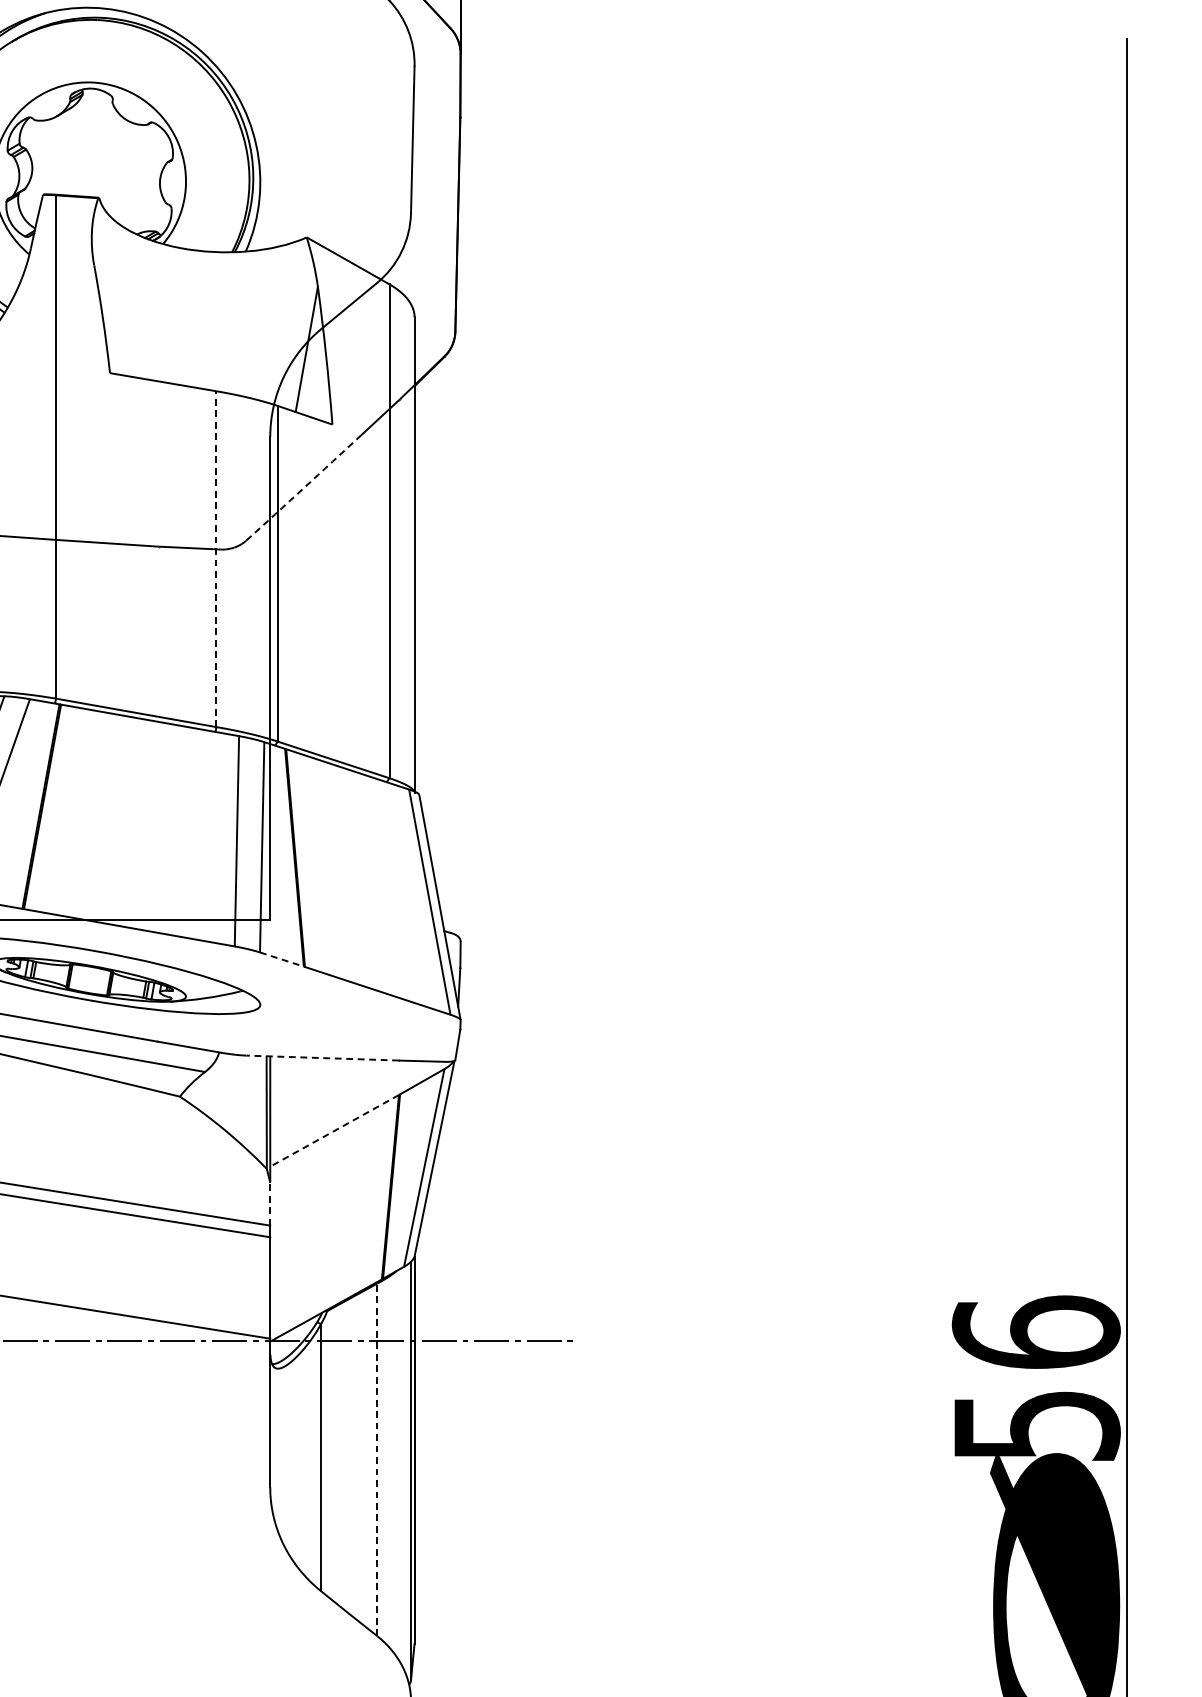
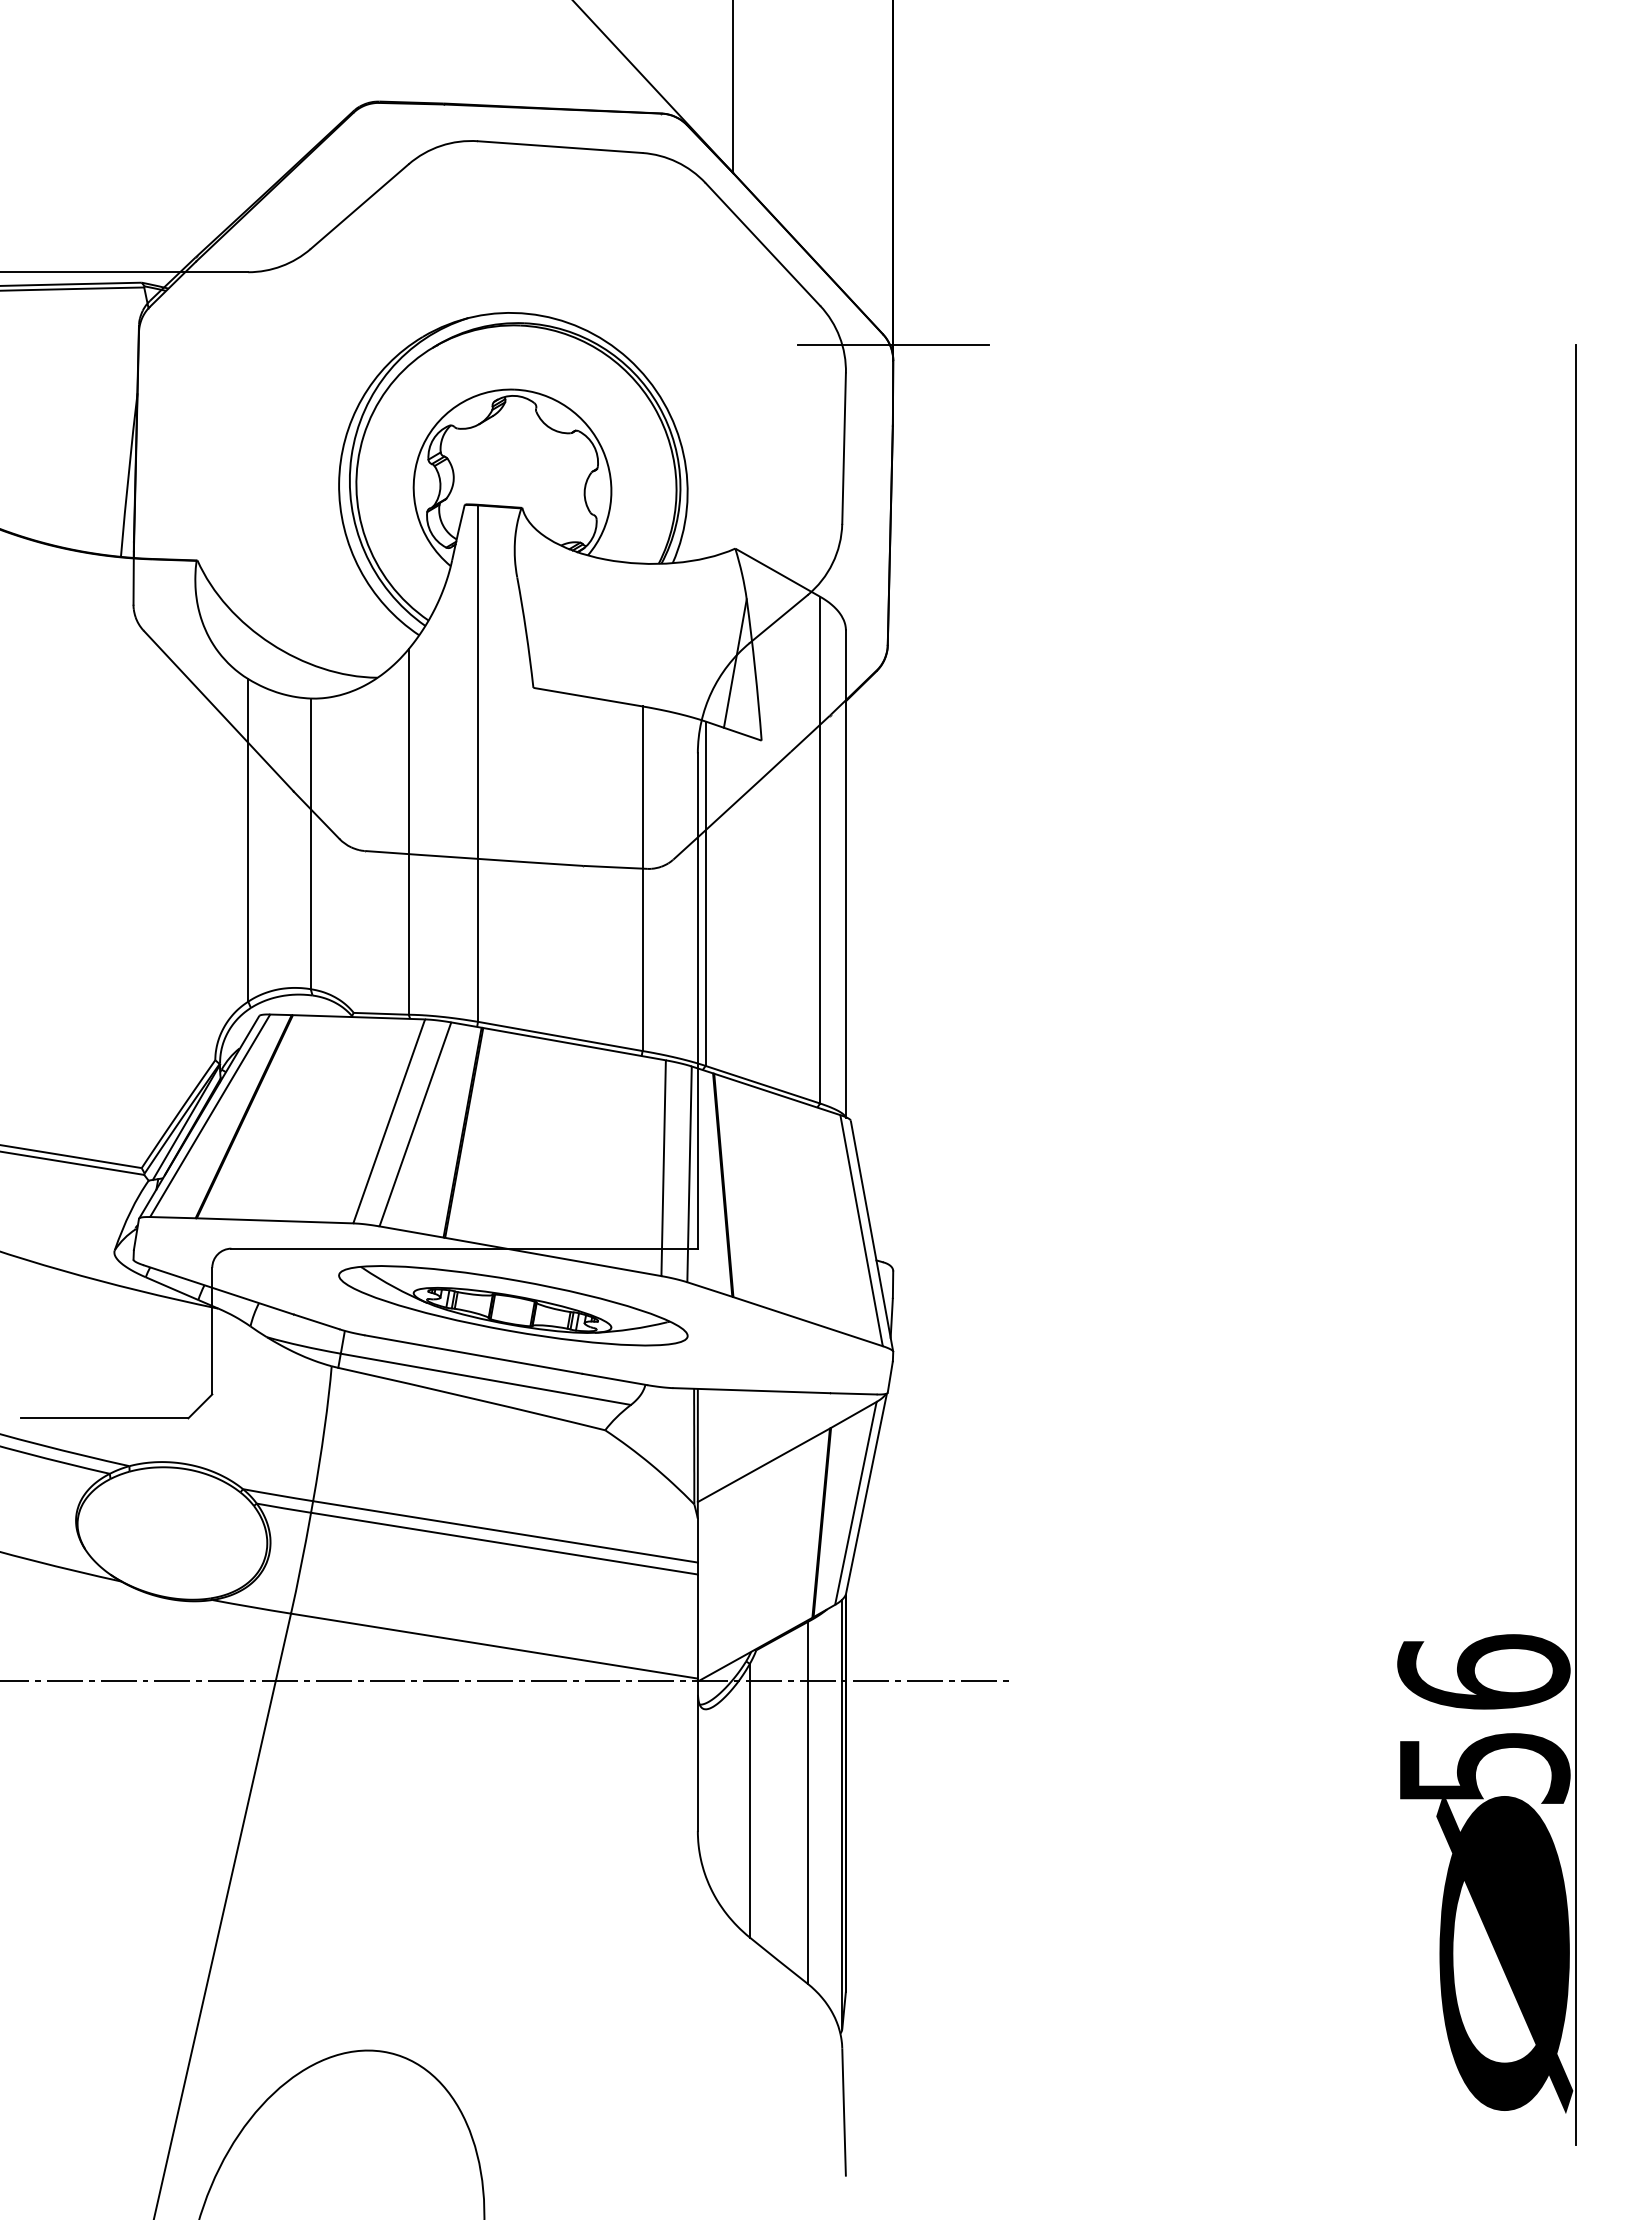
line: (459, 39) -> (892, 345), added
arc: (304, 487) -> (732, 805), dashed -> solid
line: (216, 558) -> (642, 878), dashed -> solid
line: (281, 959) -> (709, 1289), dashed -> solid
line: (322, 1057) -> (751, 1390), dashed -> solid
line: (334, 1131) -> (763, 1465), dashed -> solid
line: (269, 1204) -> (697, 1540), dashed -> solid
line: (377, 1459) -> (807, 1802), dashed -> solid

